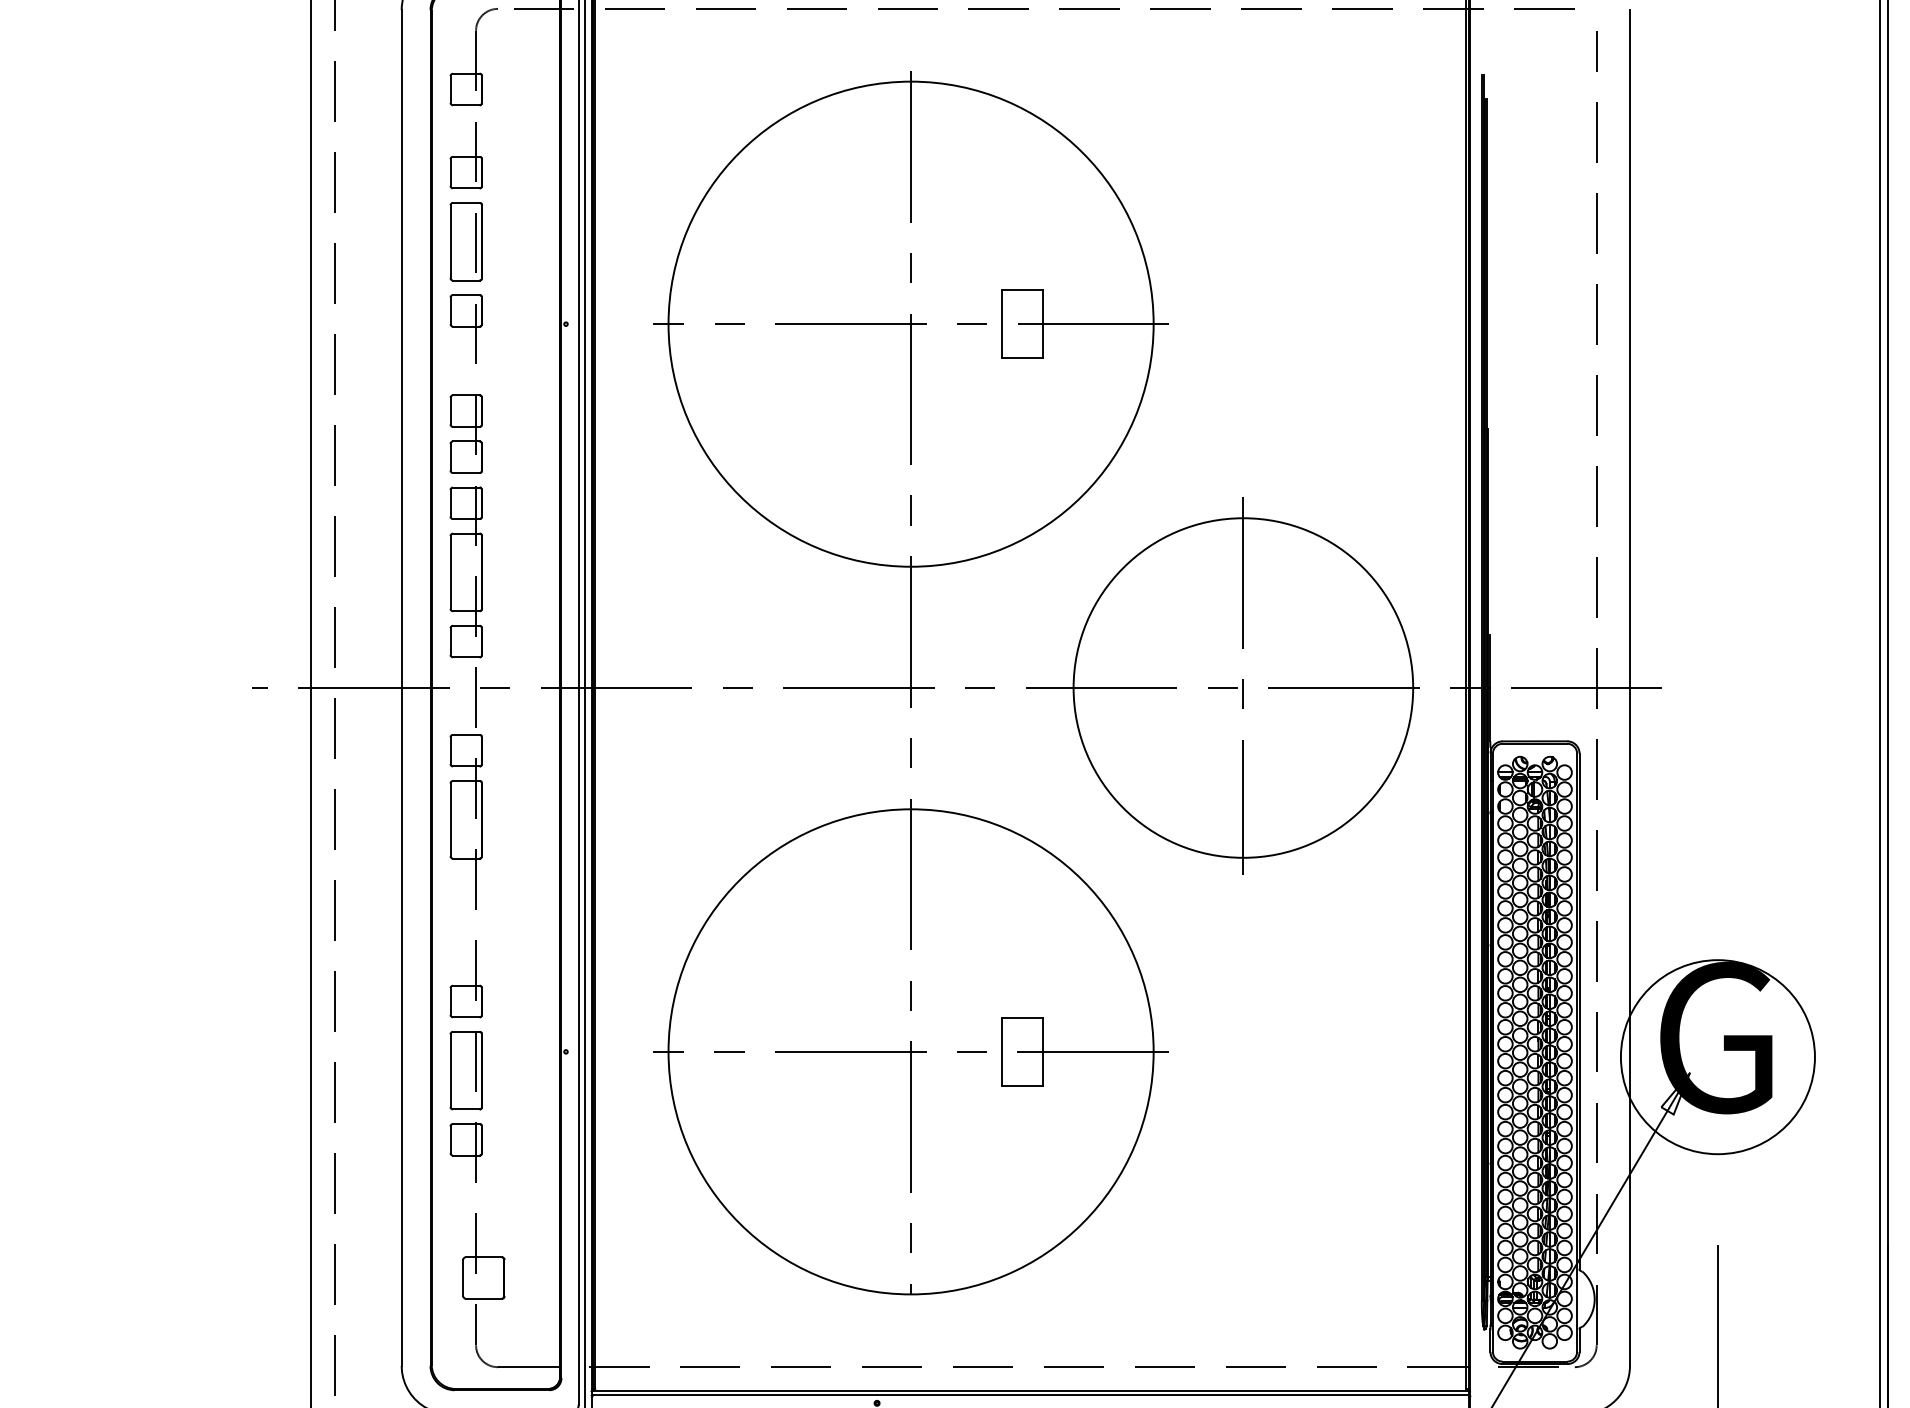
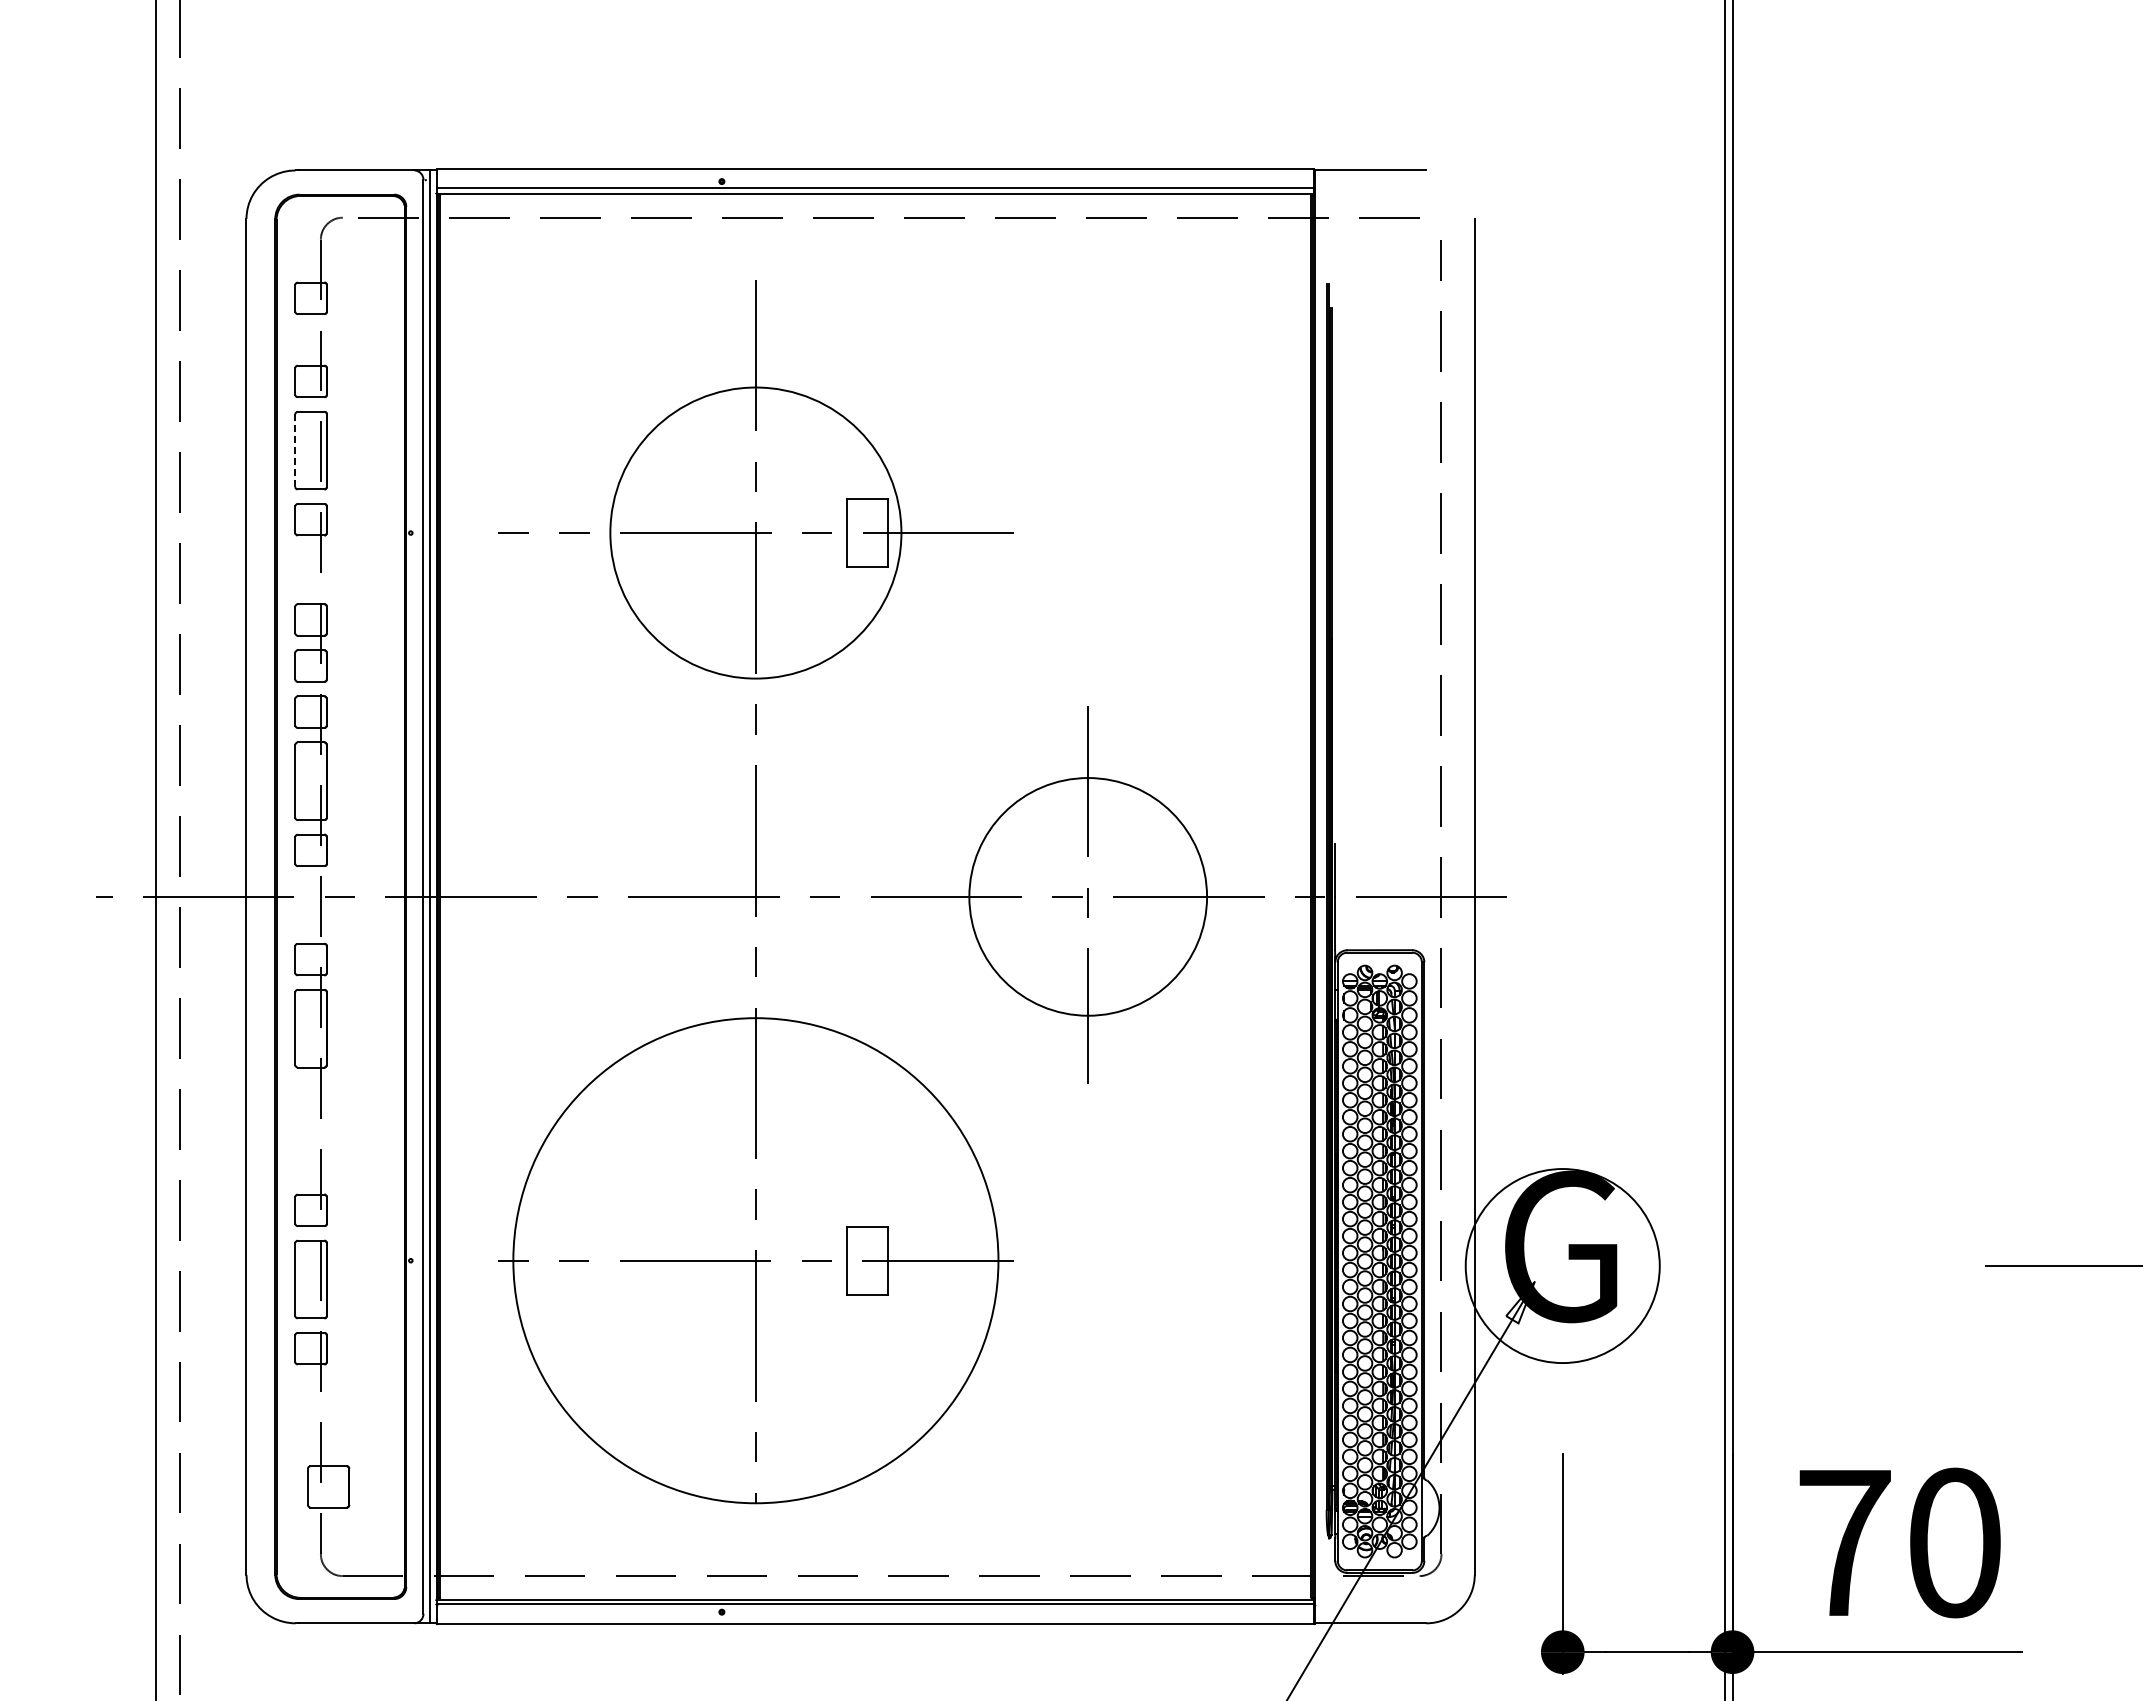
line: (450, 242) -> (295, 451), solid -> dashed
circle: (910, 323) -> (755, 532), size x0.6
circle: (1242, 687) -> (1087, 896), size x0.7

